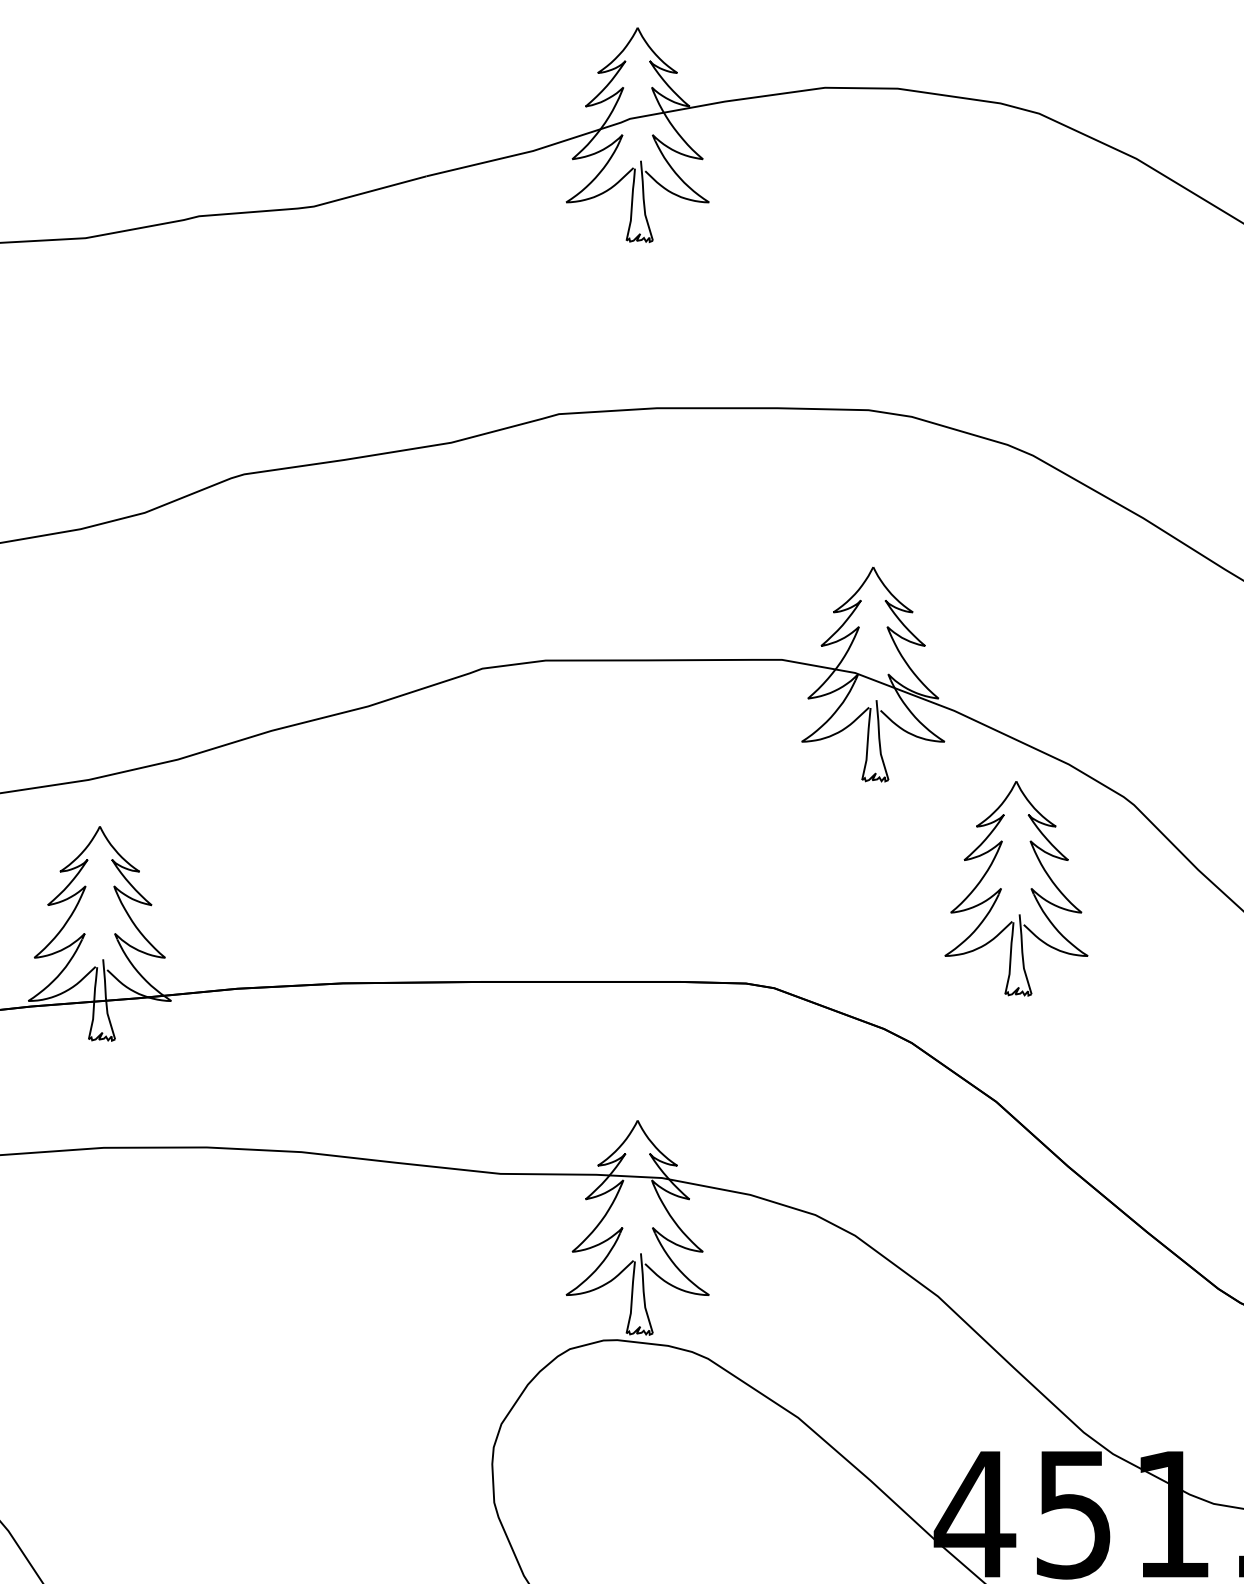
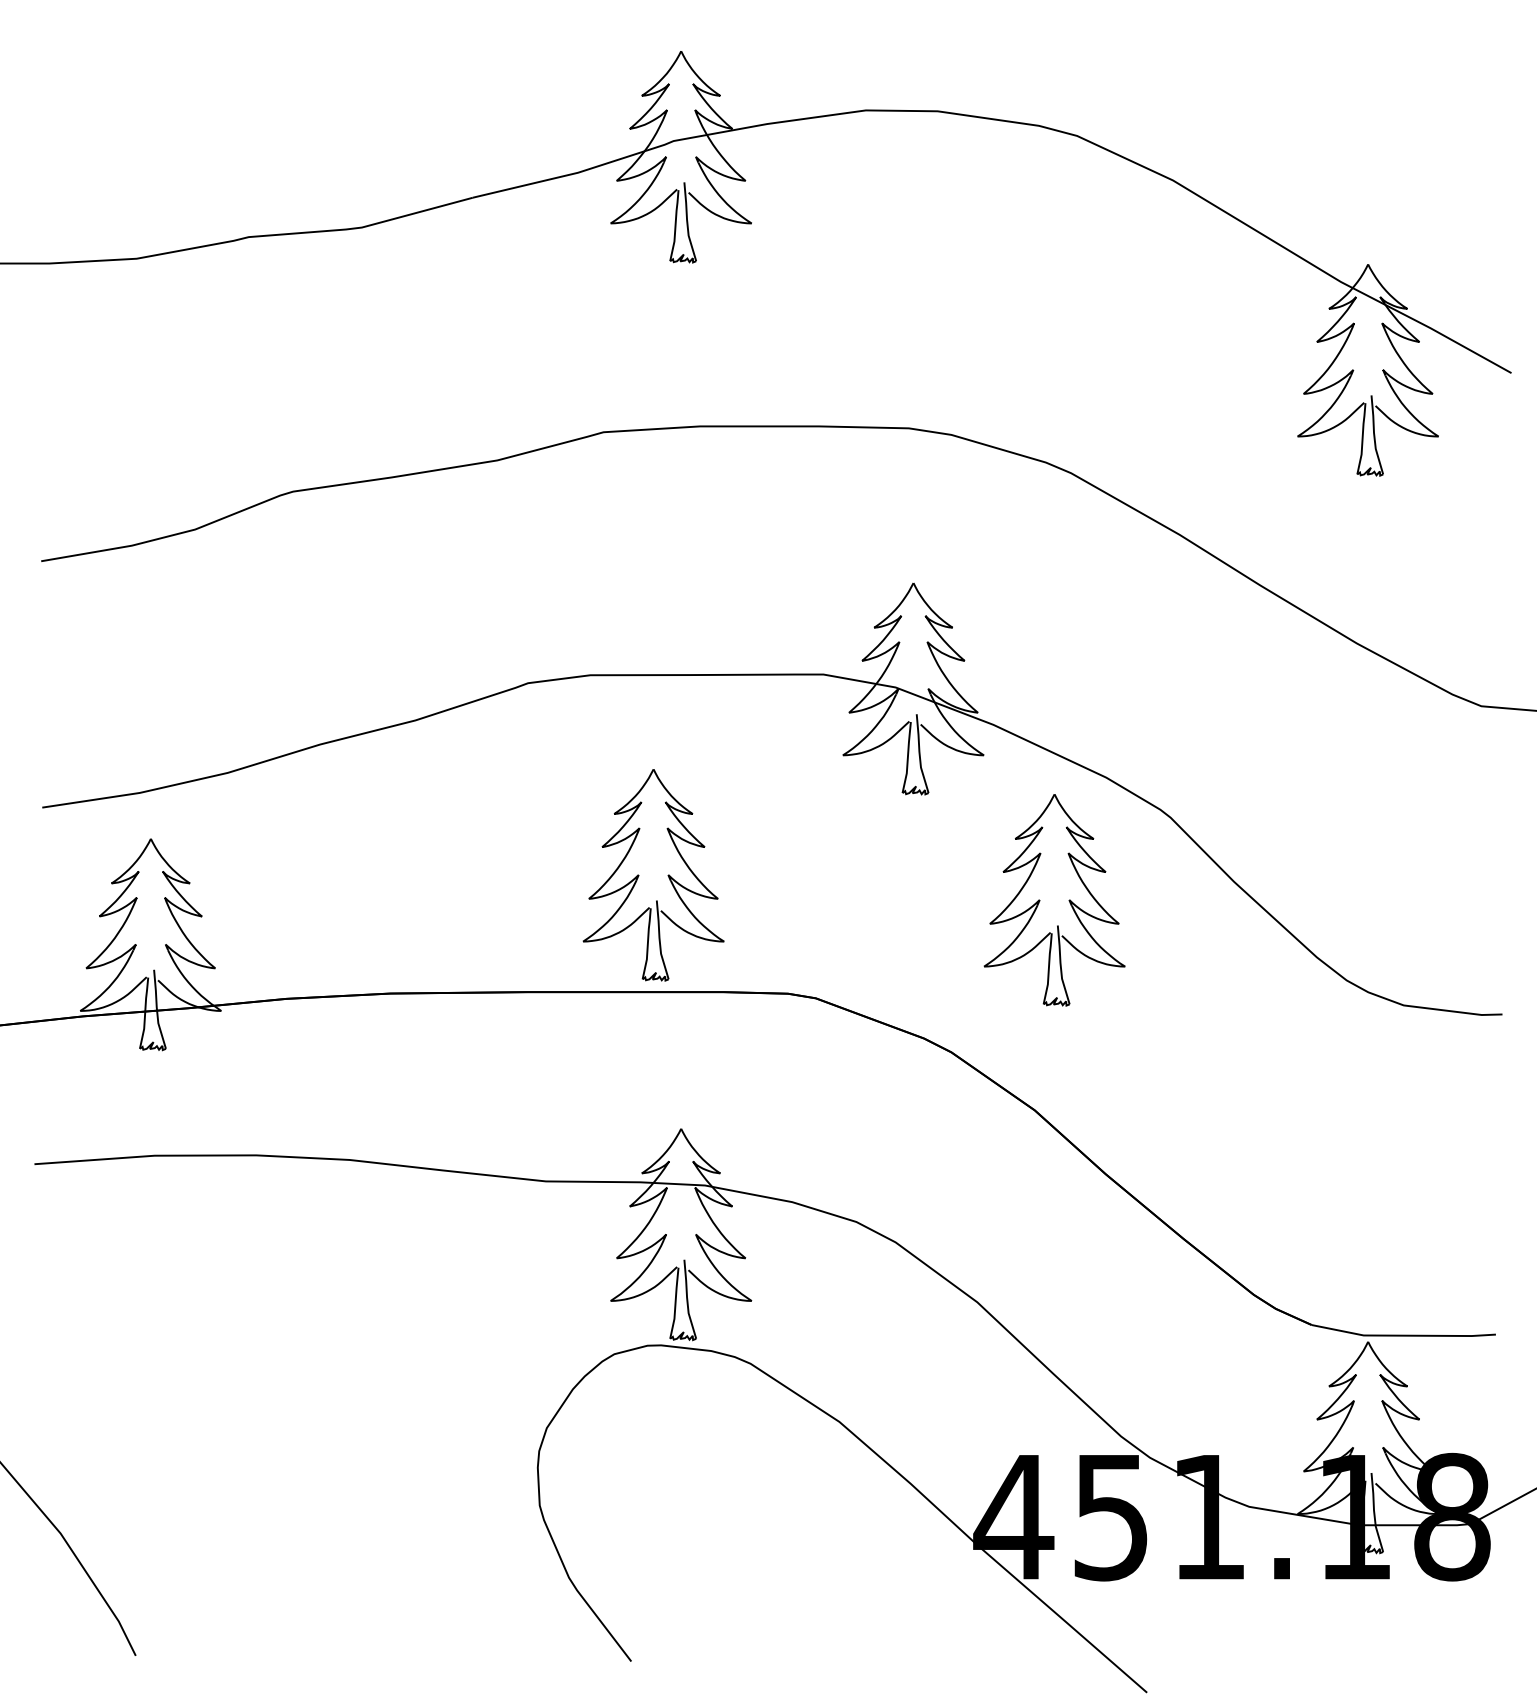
part: (595, 863) -> (639, 875), added

